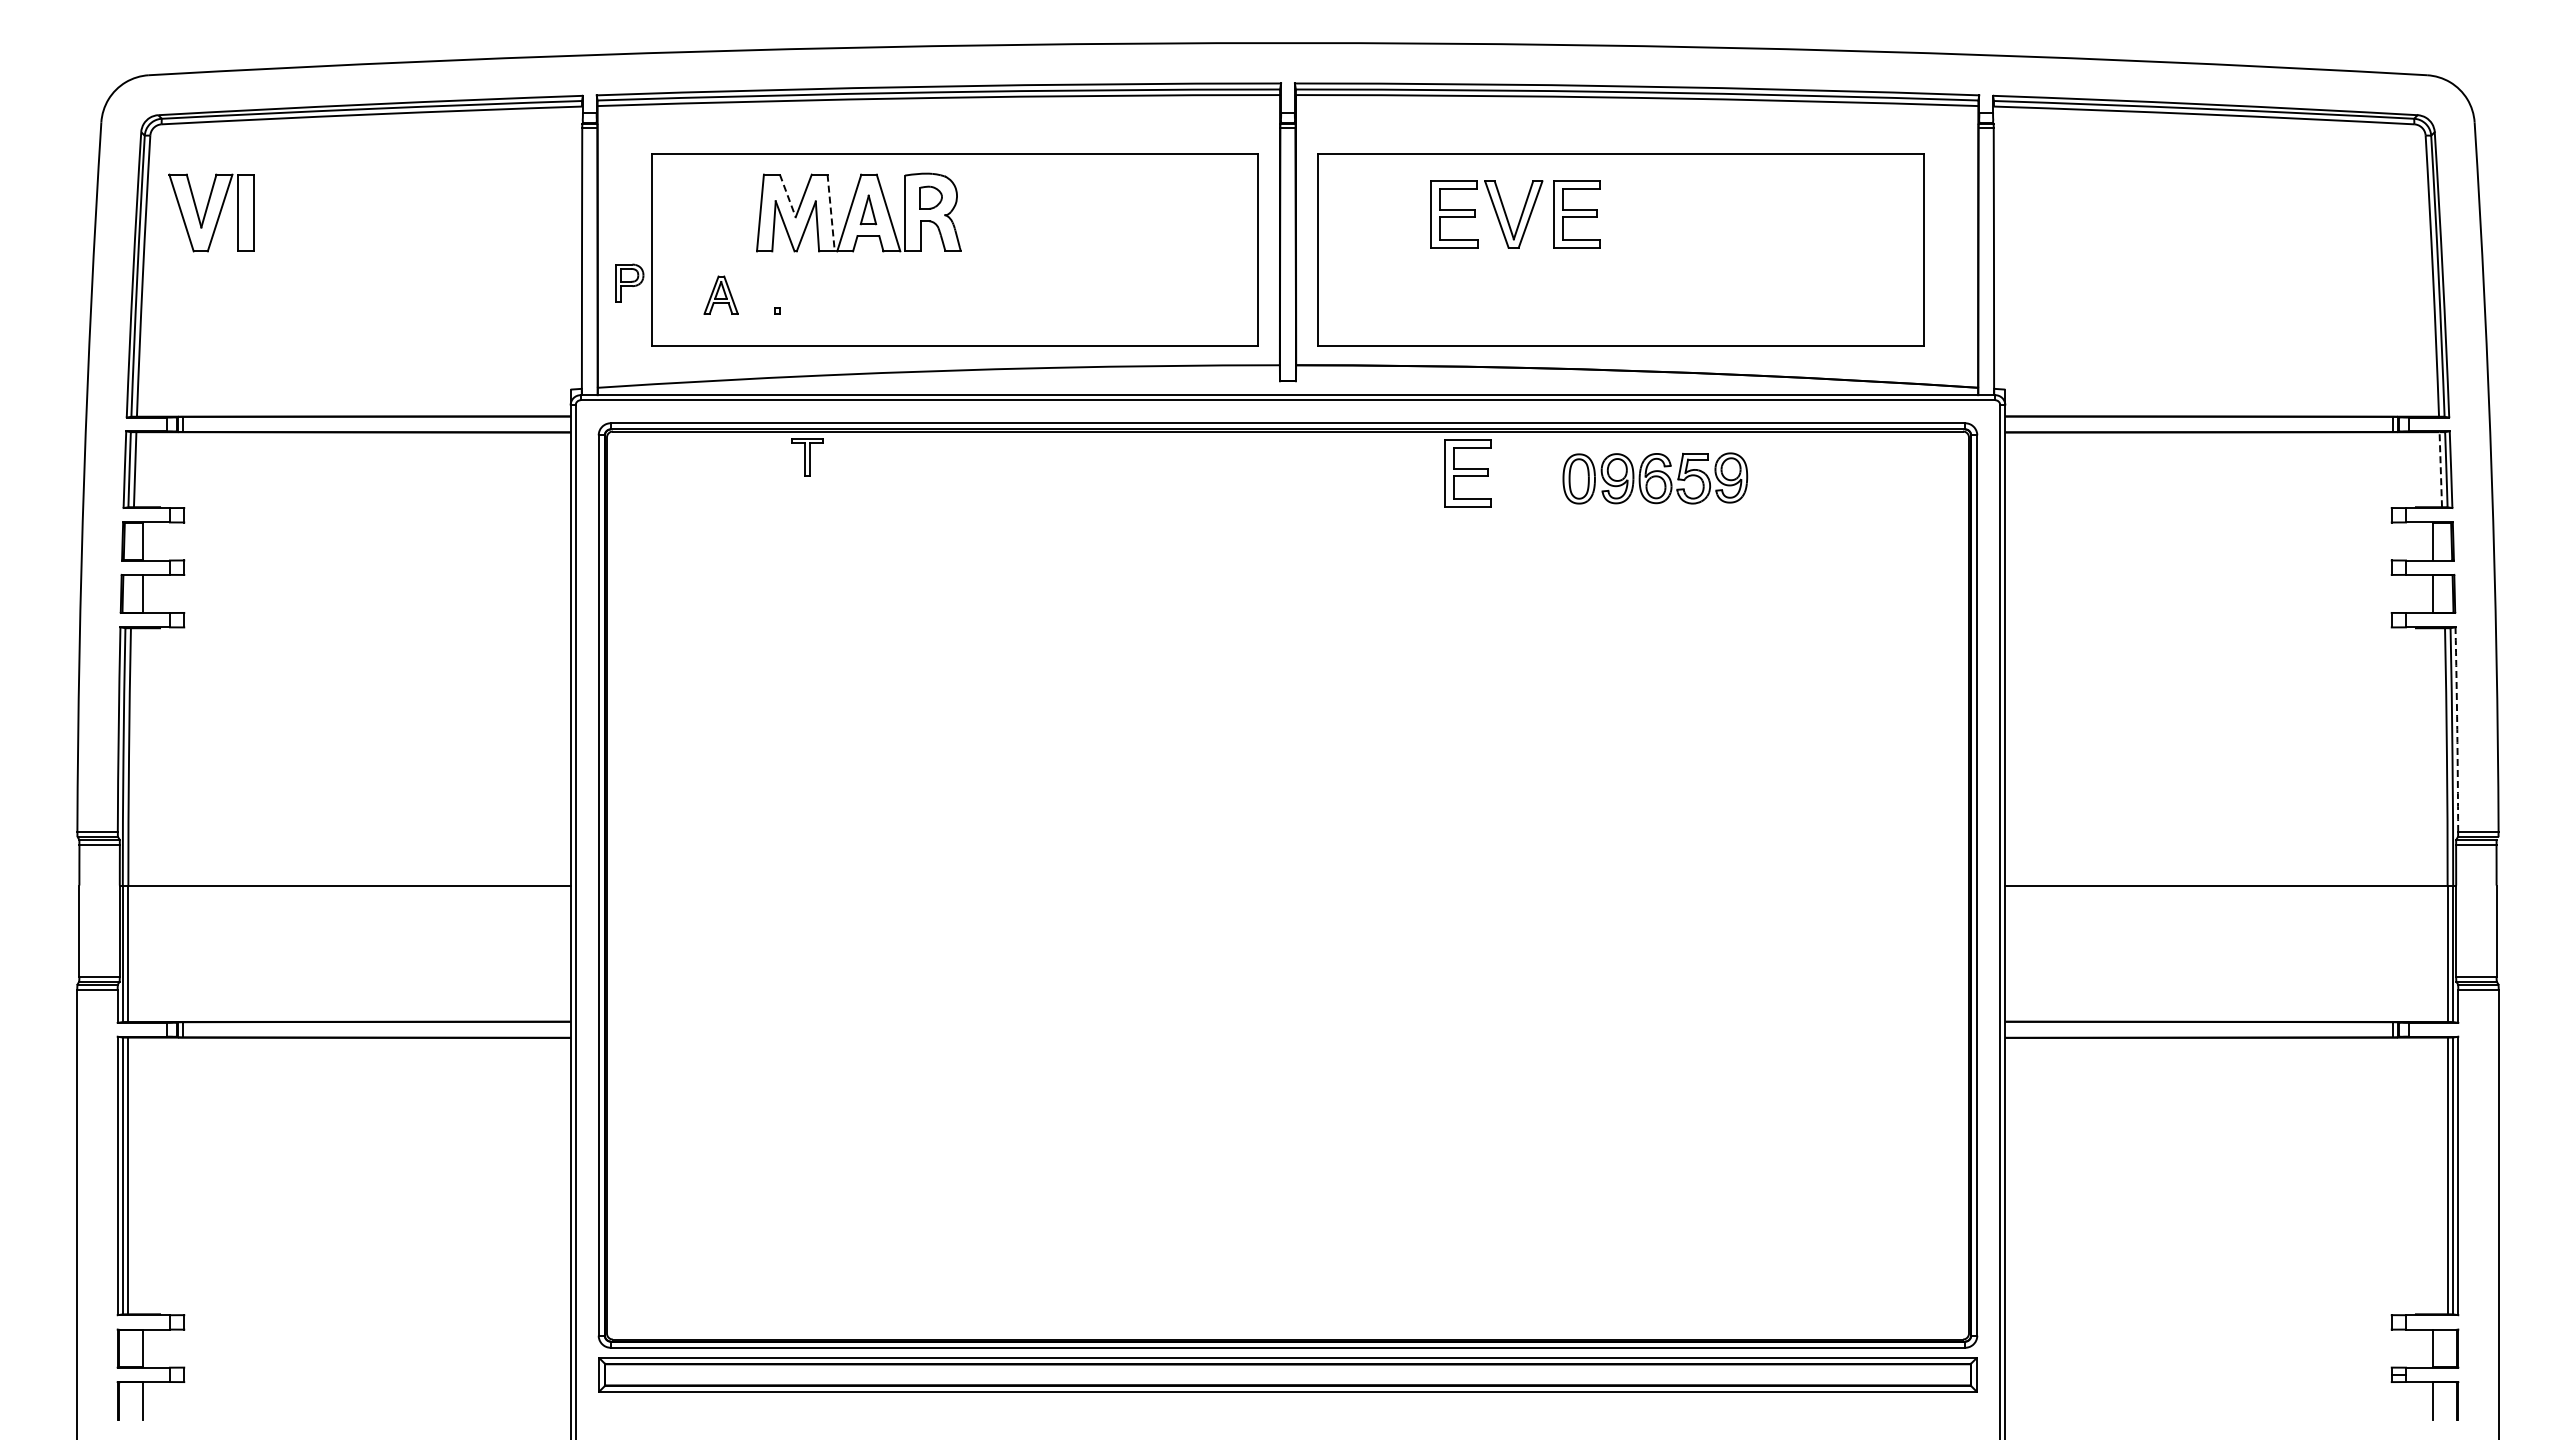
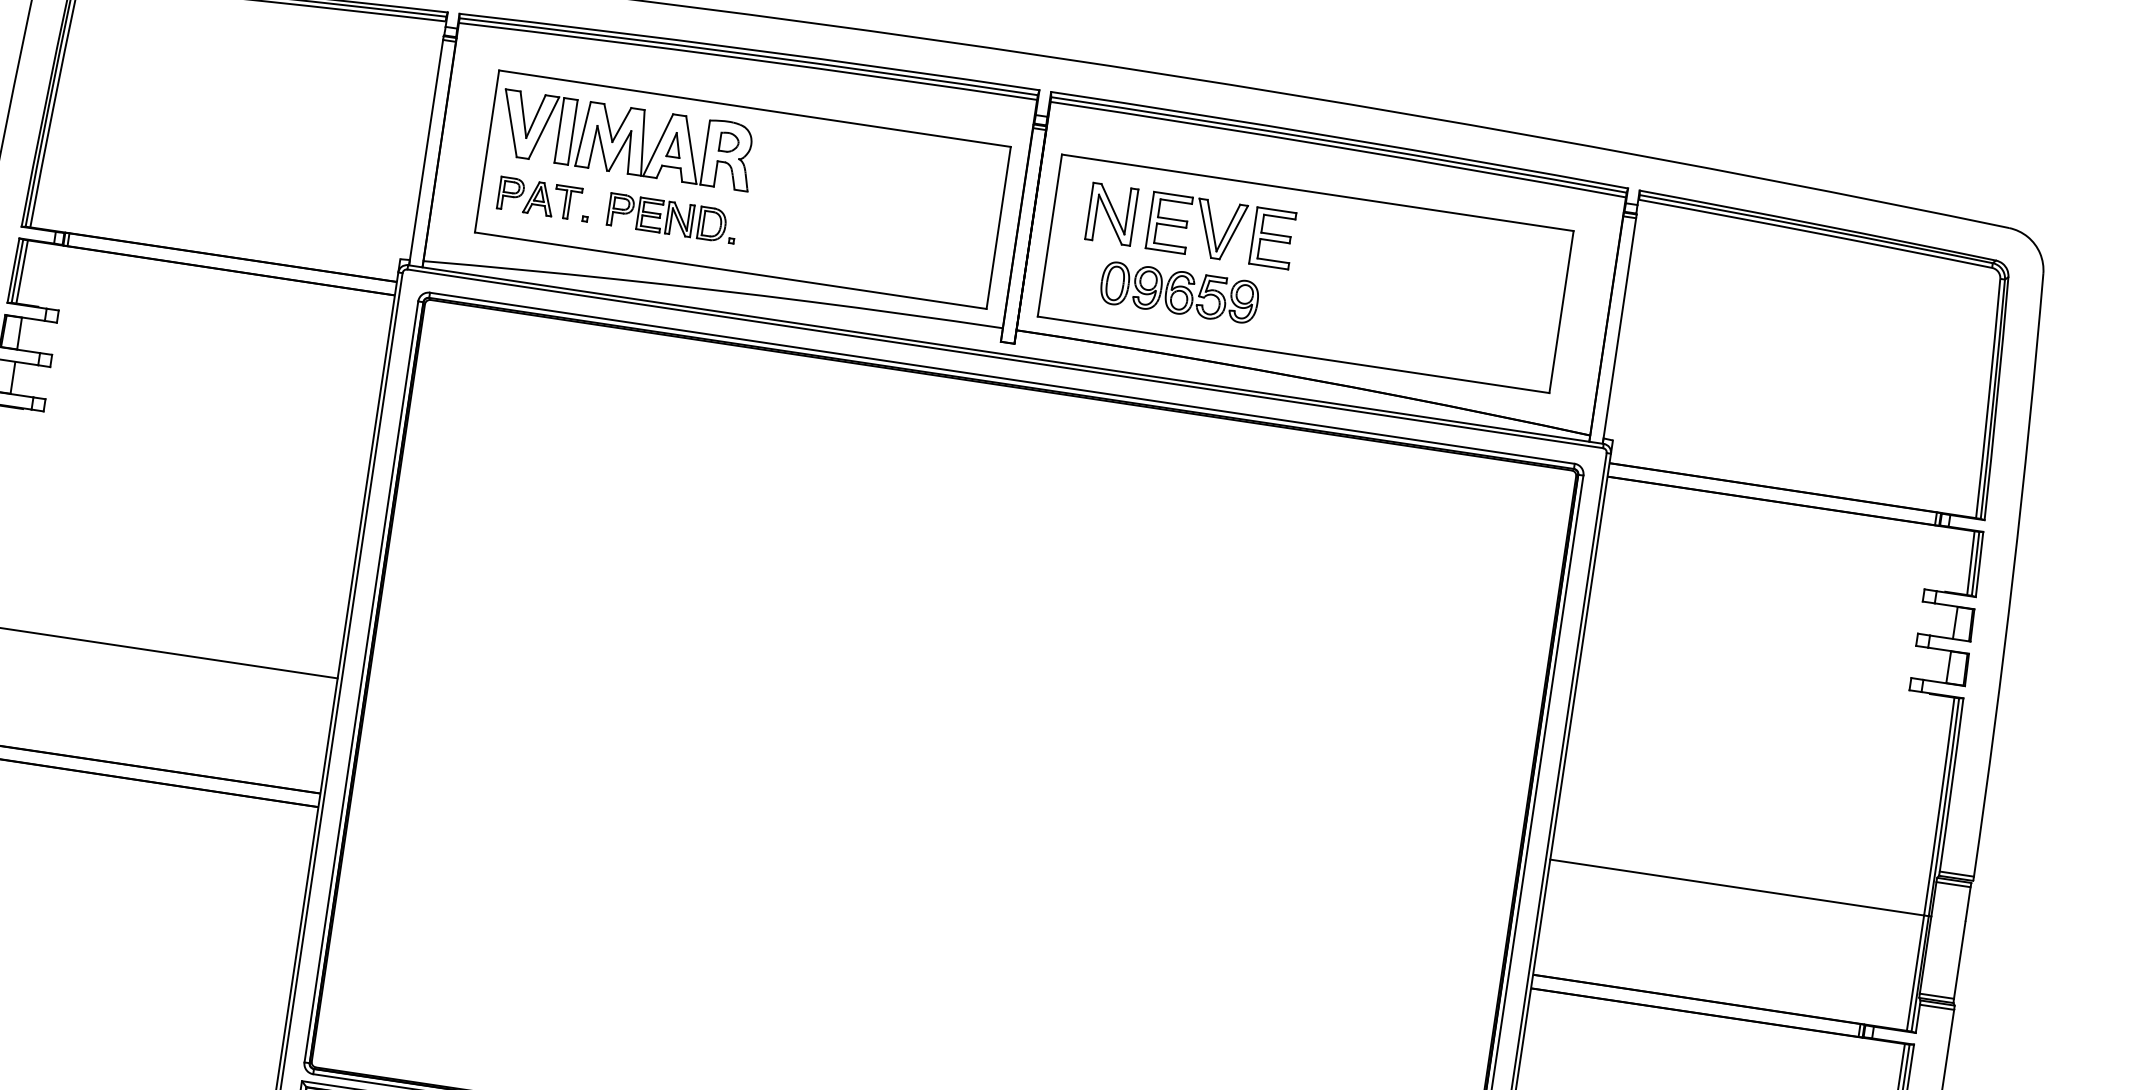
line: (787, 195) -> (608, 122), dashed -> solid
part: (211, 212) -> (536, 126), moved
line: (831, 213) -> (643, 143), dashed -> solid
part: (1386, 214) -> (1112, 214), added
part: (629, 282) -> (511, 193), moved
part: (878, 294) -> (672, 217), added
part: (807, 457) -> (567, 202), moved
line: (2440, 469) -> (1970, 562), dashed -> solid
part: (1467, 473) -> (1147, 443), removed
part: (1655, 478) -> (1179, 292), moved
arc: (2457, 729) -> (1952, 784), dashed -> solid

